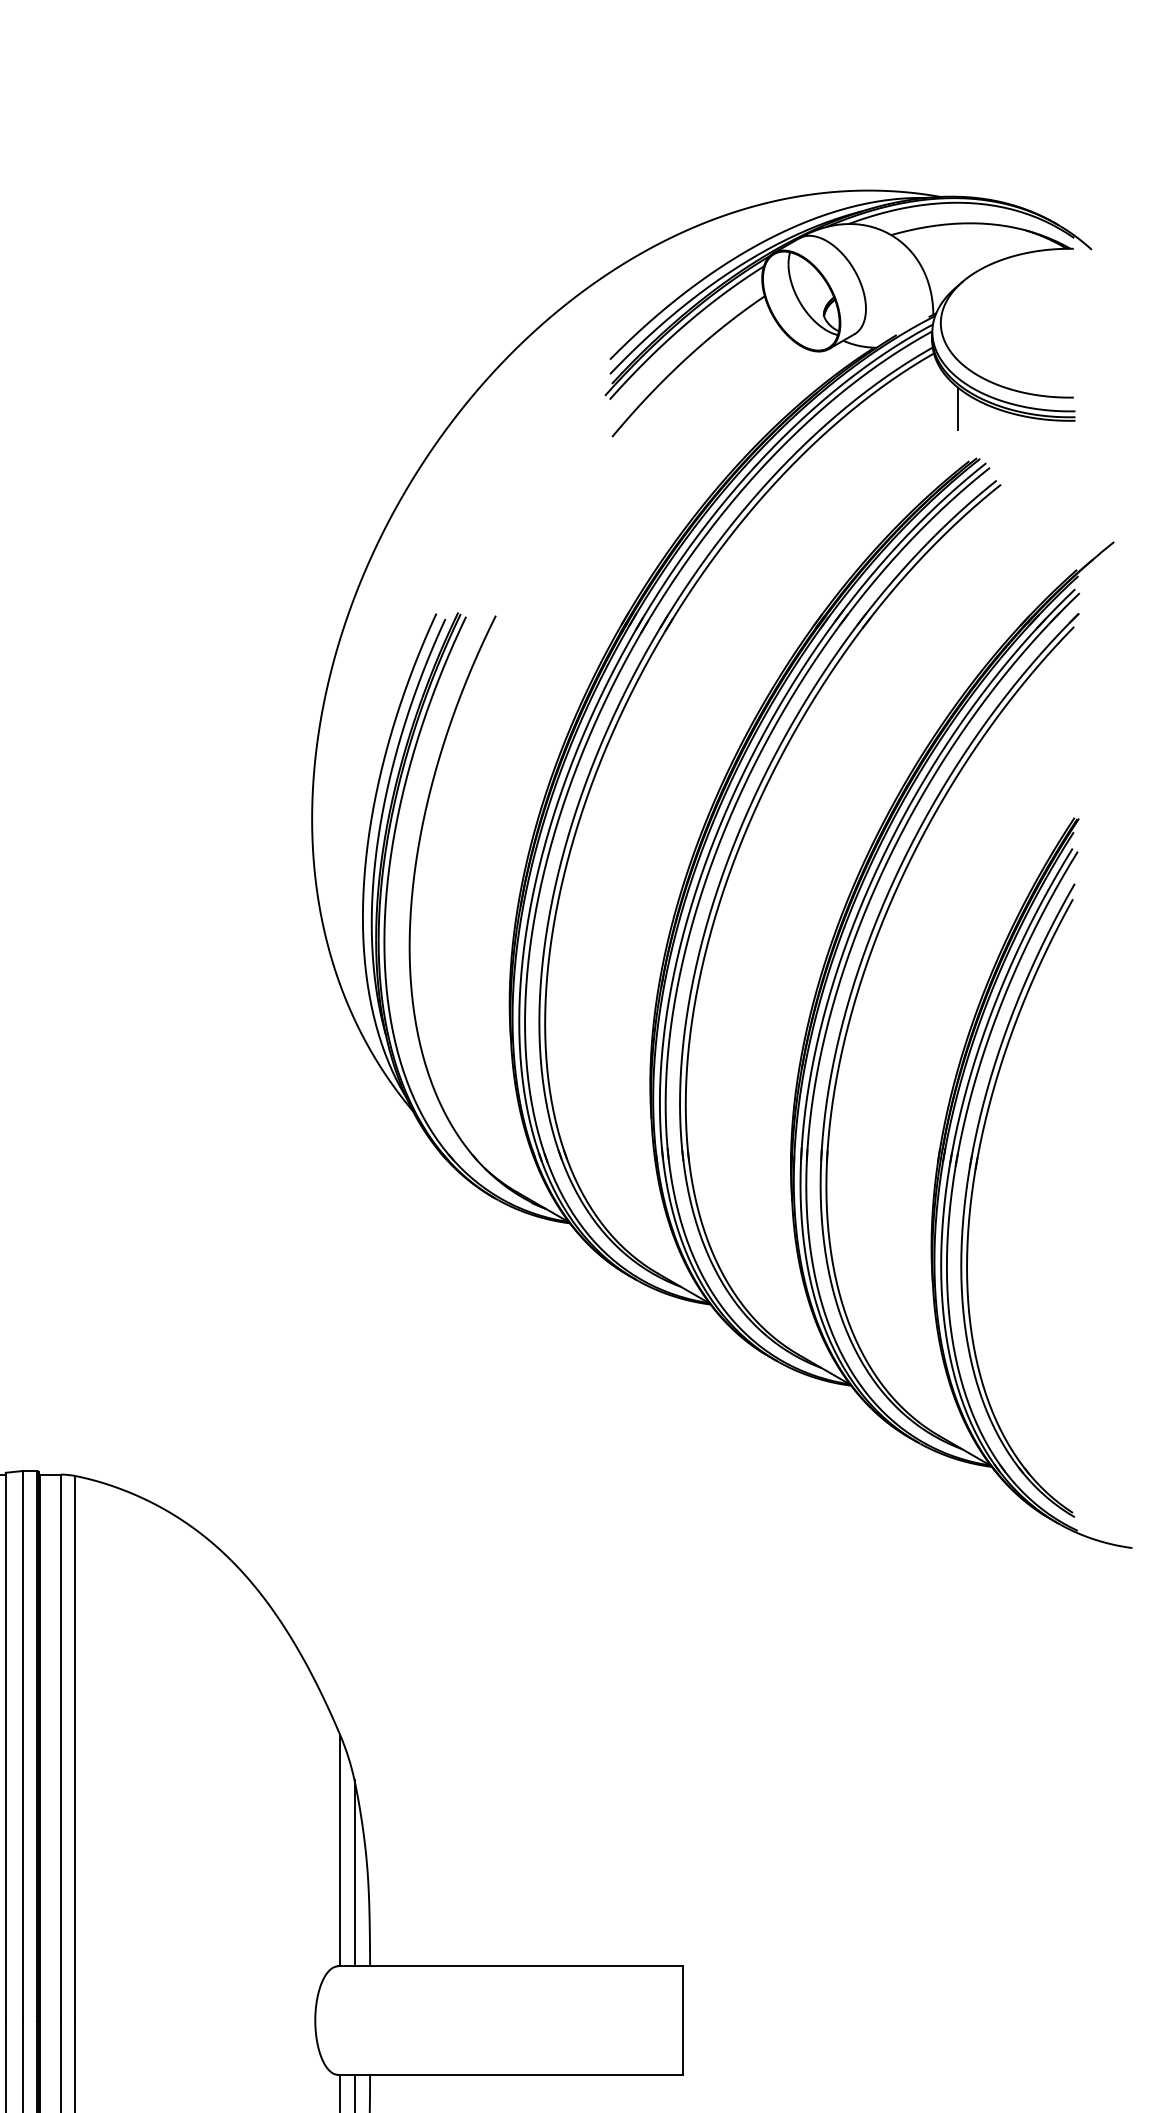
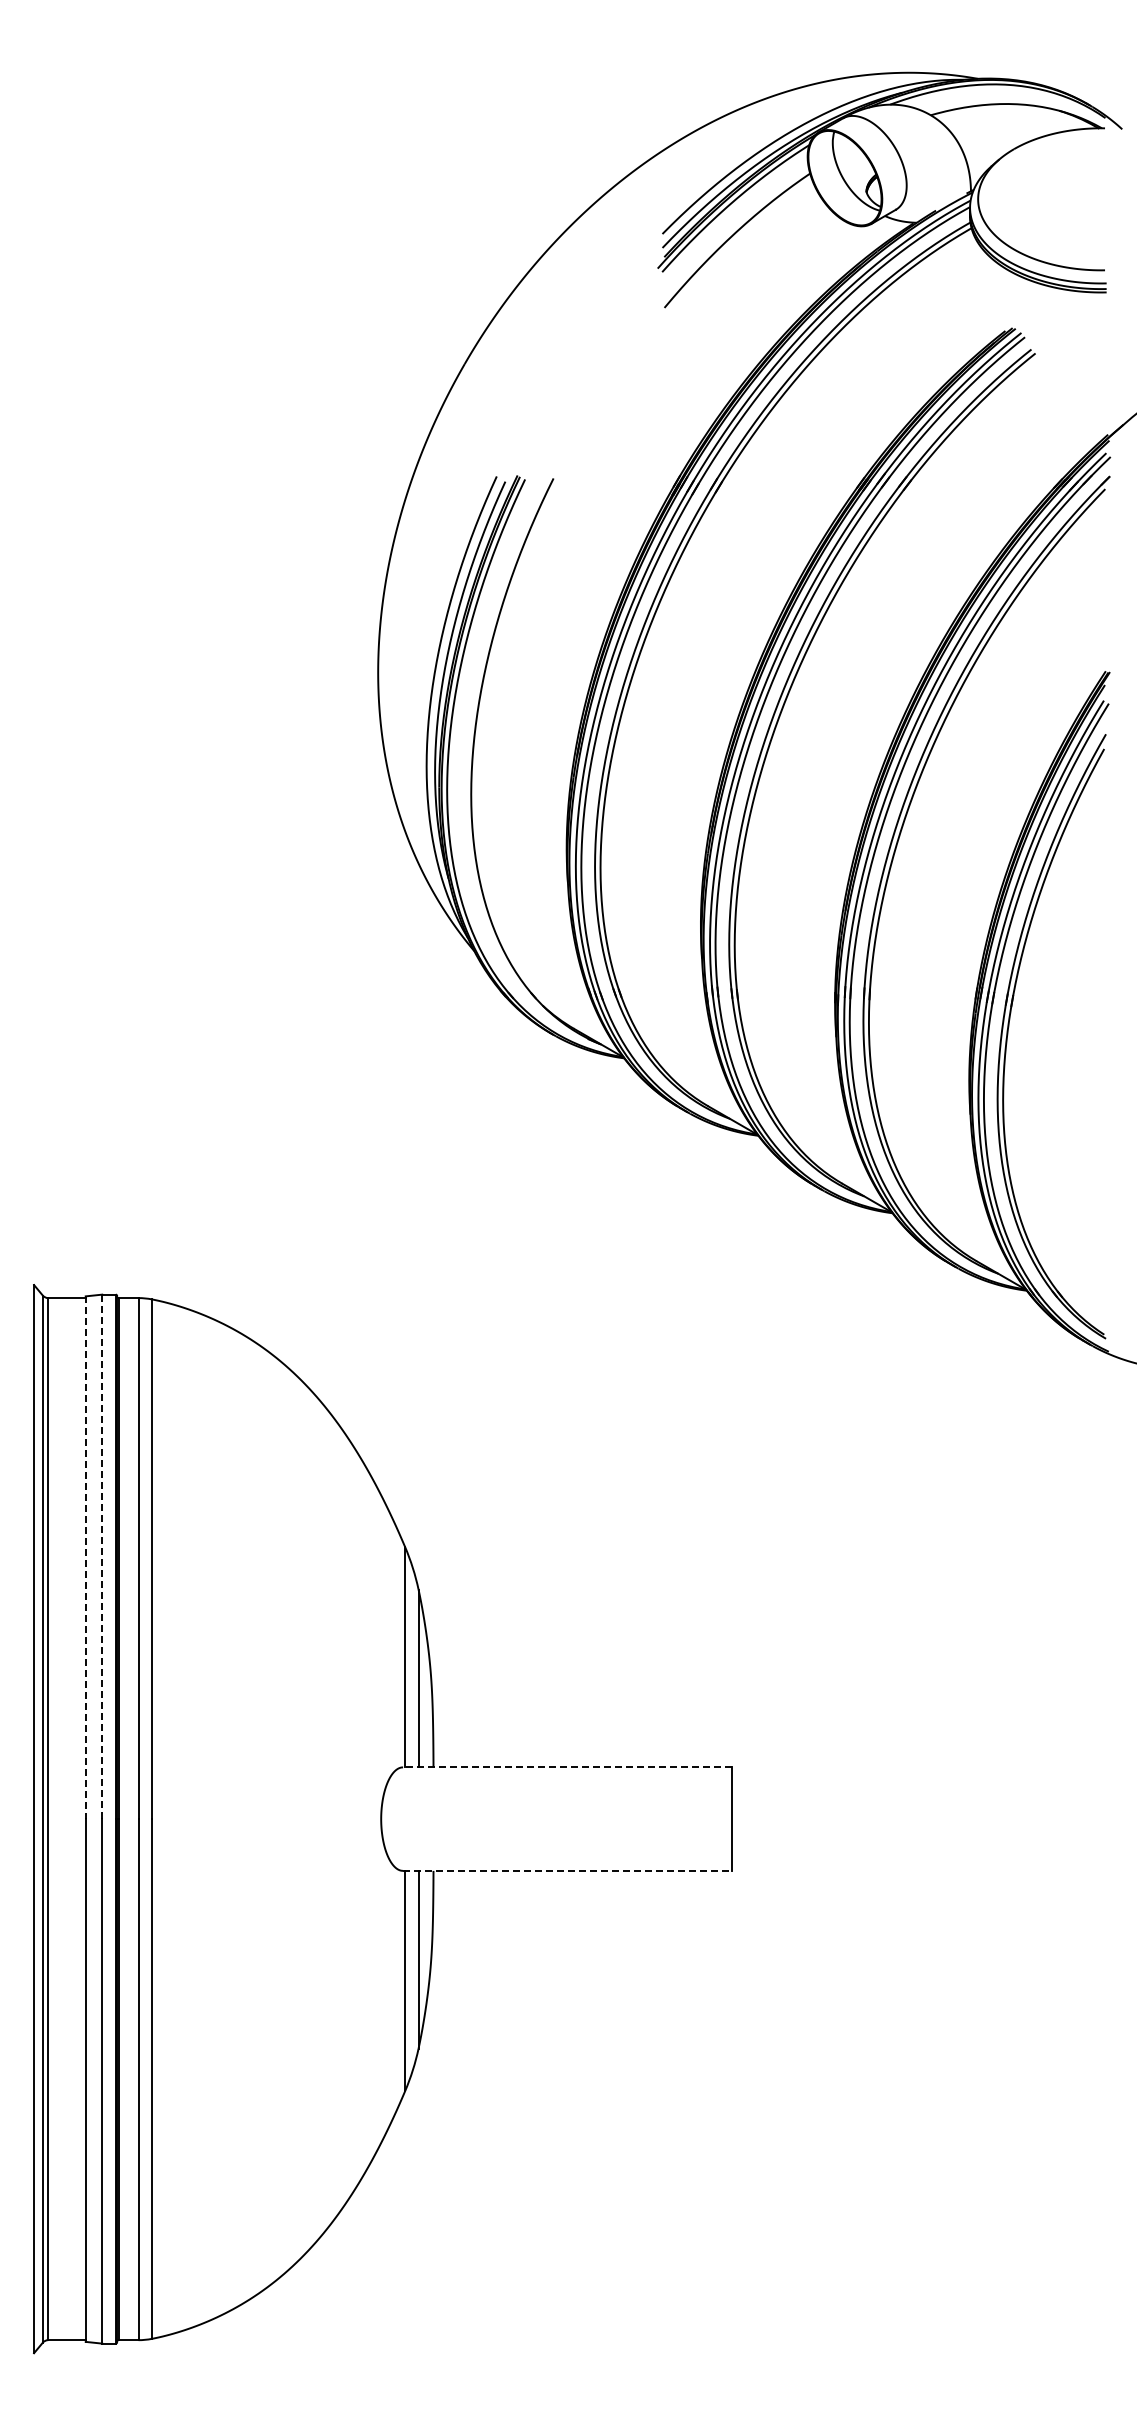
line: (957, 409) -> (994, 281), removed
line: (23, 1746) -> (102, 1557), solid -> dashed
line: (5, 1747) -> (85, 1558), solid -> dashed
line: (510, 1966) -> (567, 1767), solid -> dashed
line: (510, 2074) -> (567, 1870), solid -> dashed

